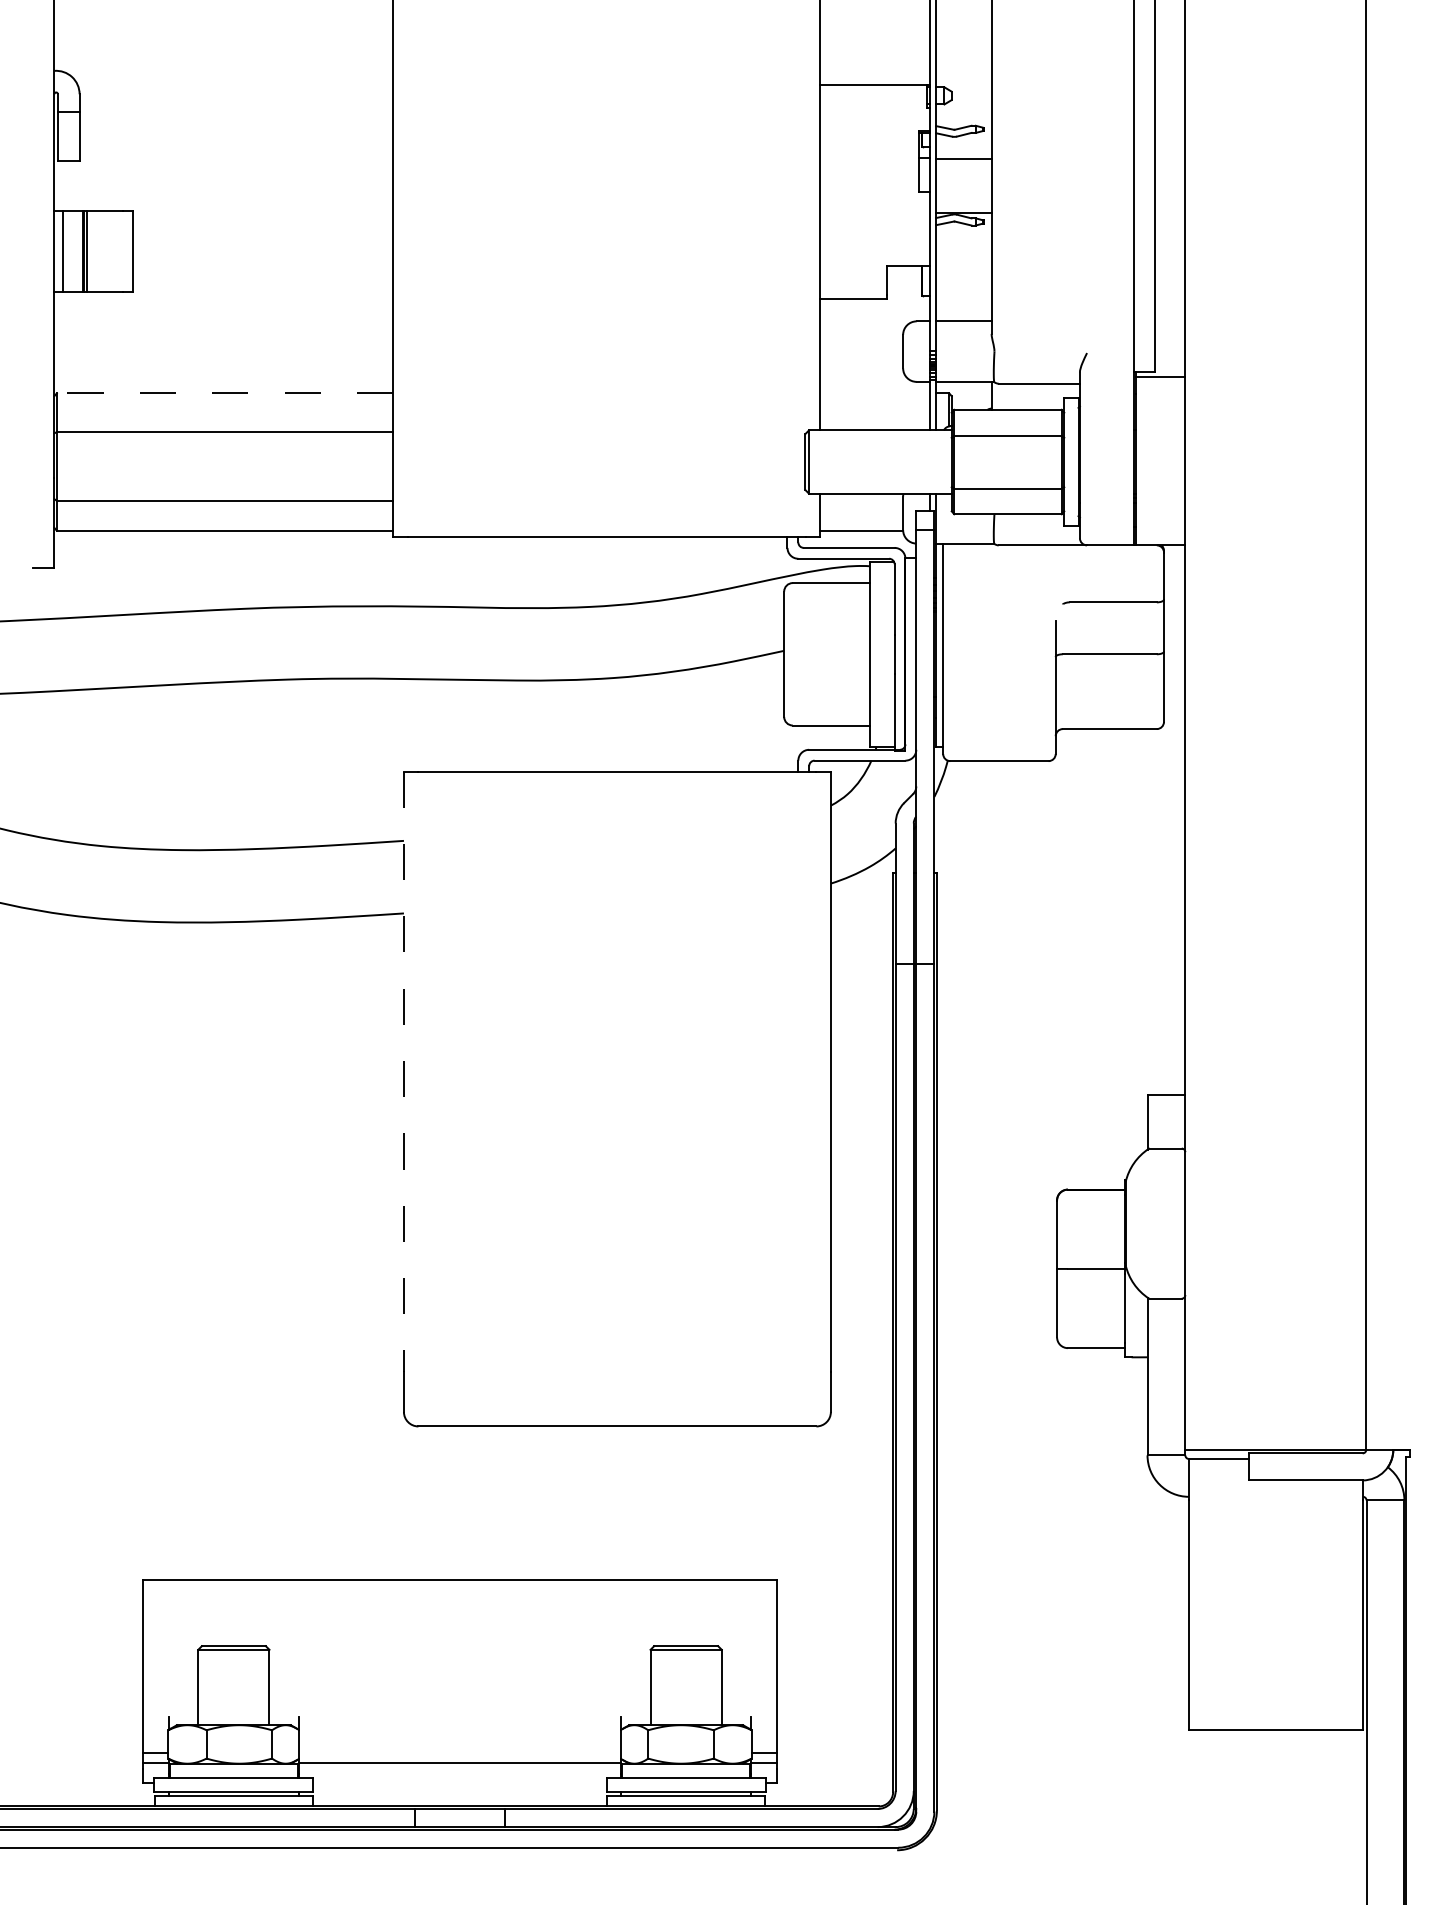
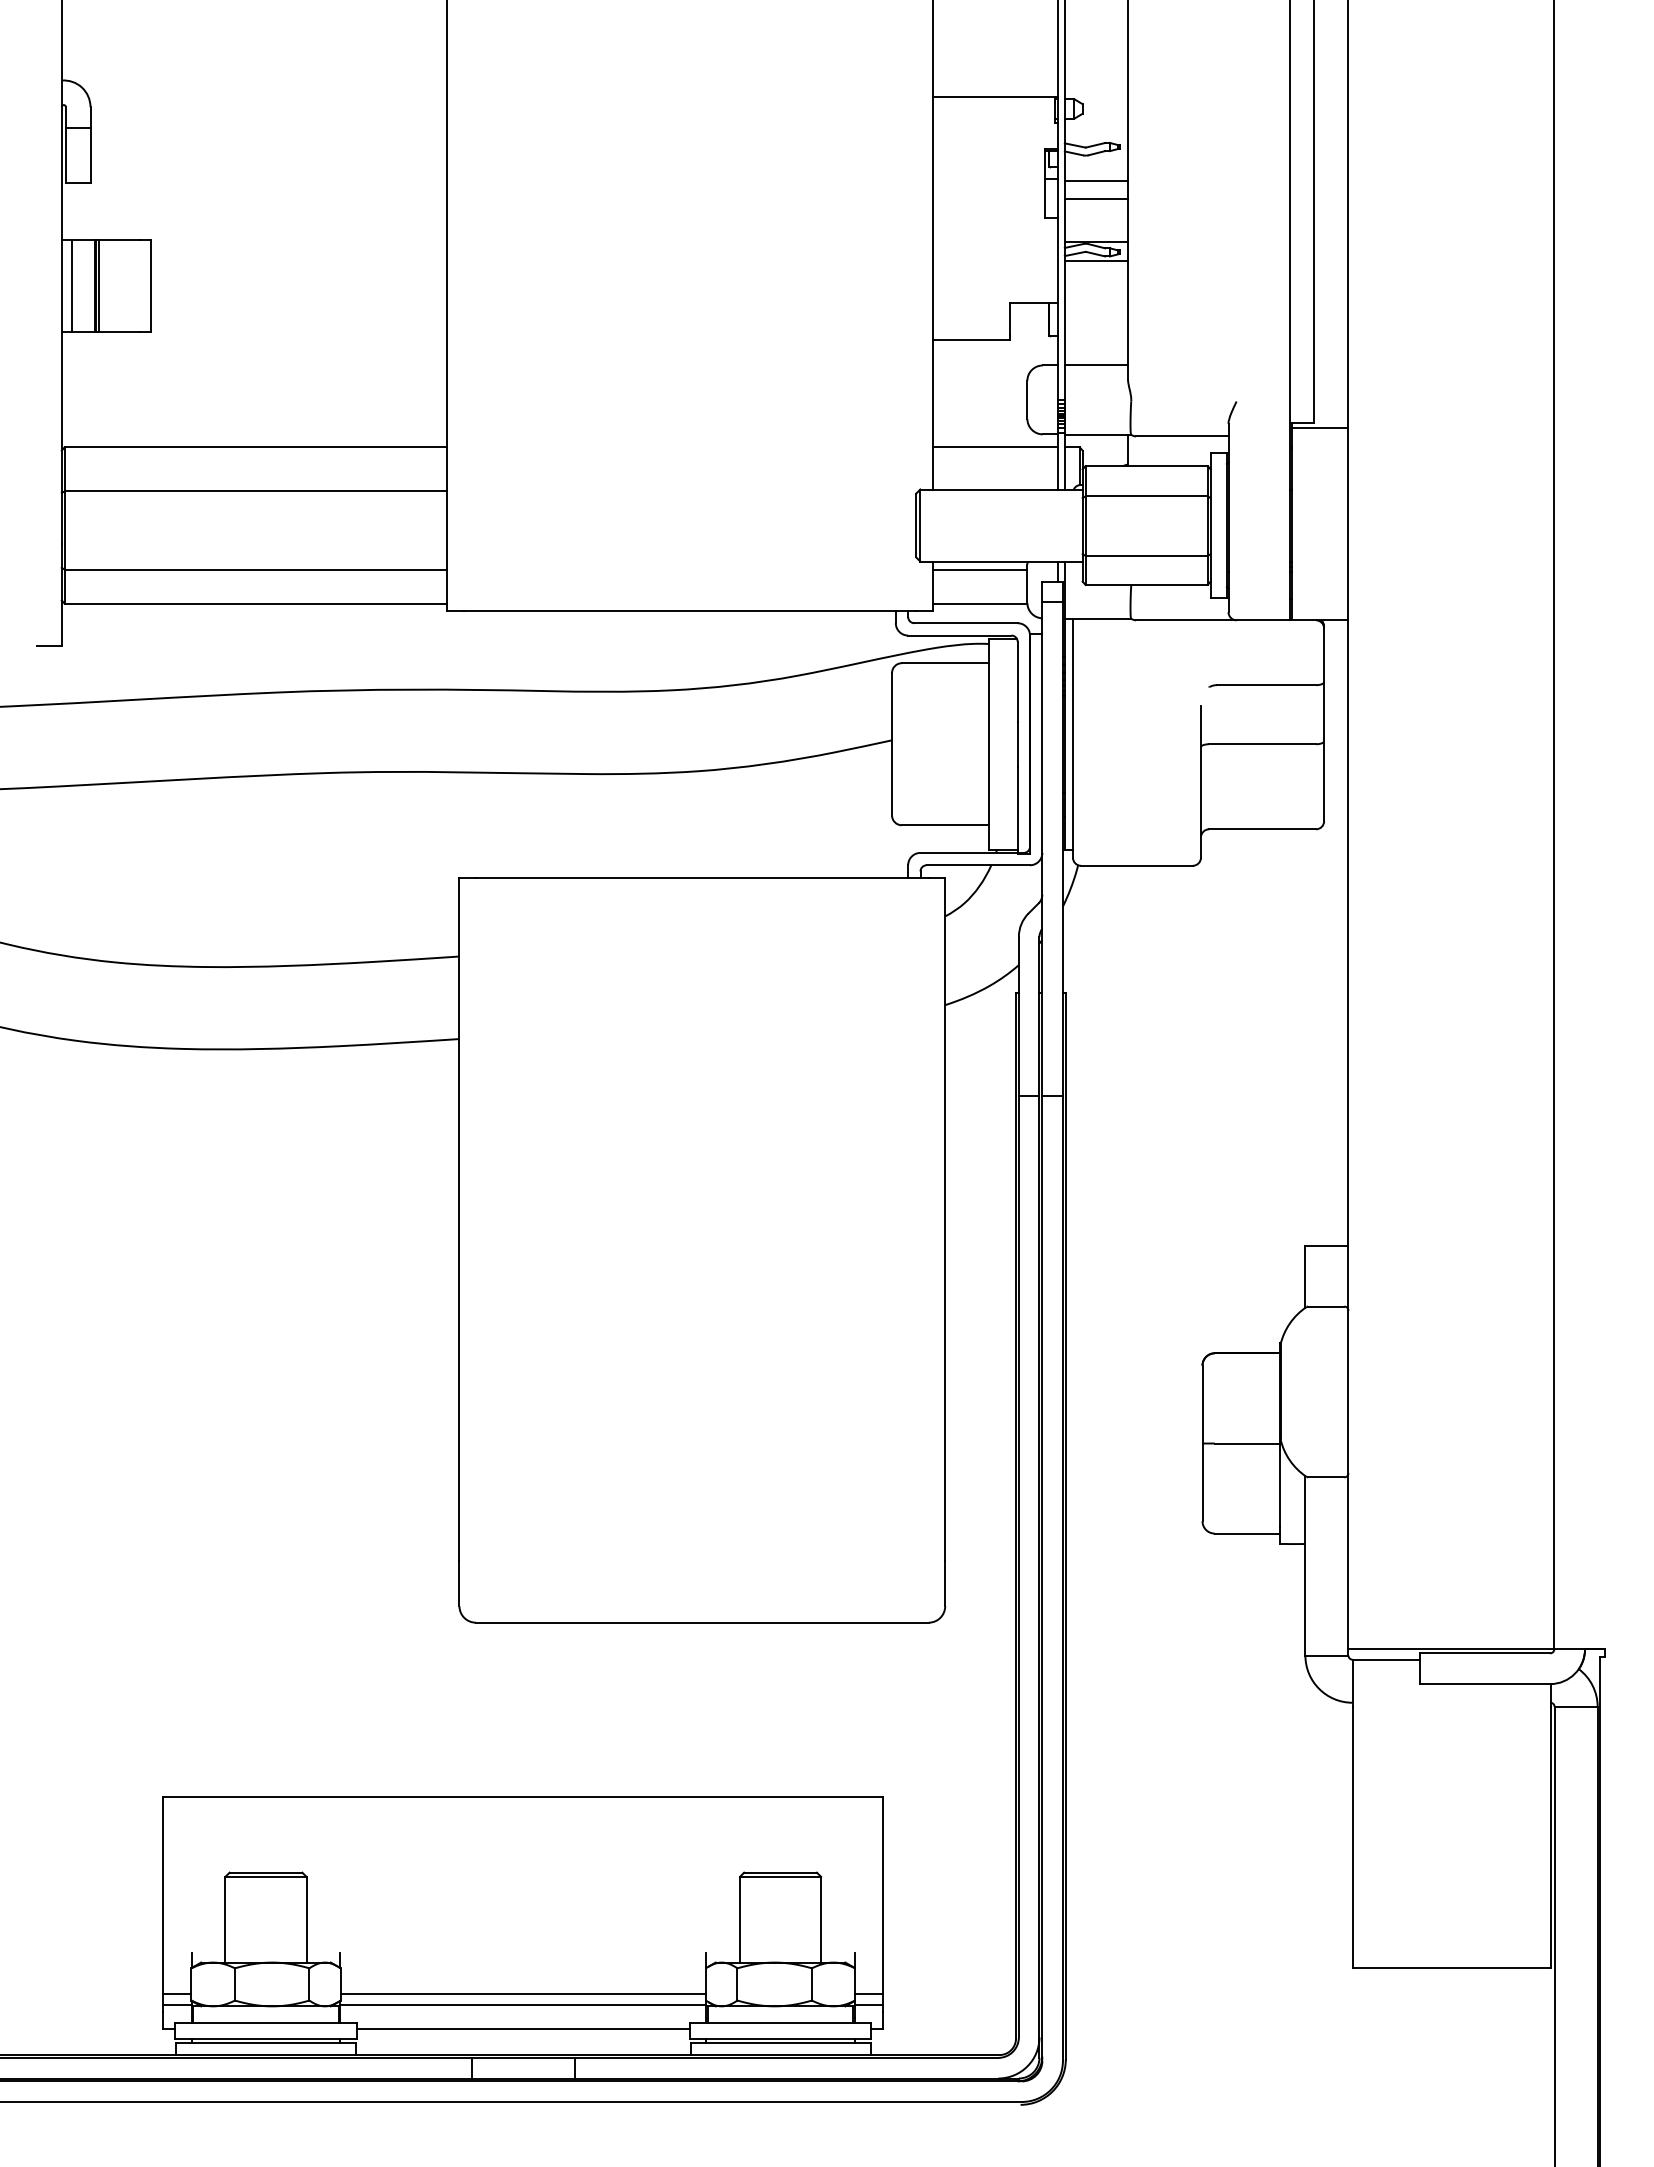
line: (963, 175) -> (1096, 199), added
line: (963, 229) -> (1096, 260), added
line: (224, 393) -> (255, 447), dashed -> solid
line: (875, 393) -> (995, 447), added
line: (861, 500) -> (979, 569), added
line: (403, 1072) -> (459, 1219), dashed -> solid
line: (460, 1753) -> (523, 1994), added
line: (459, 1783) -> (522, 2028), added

